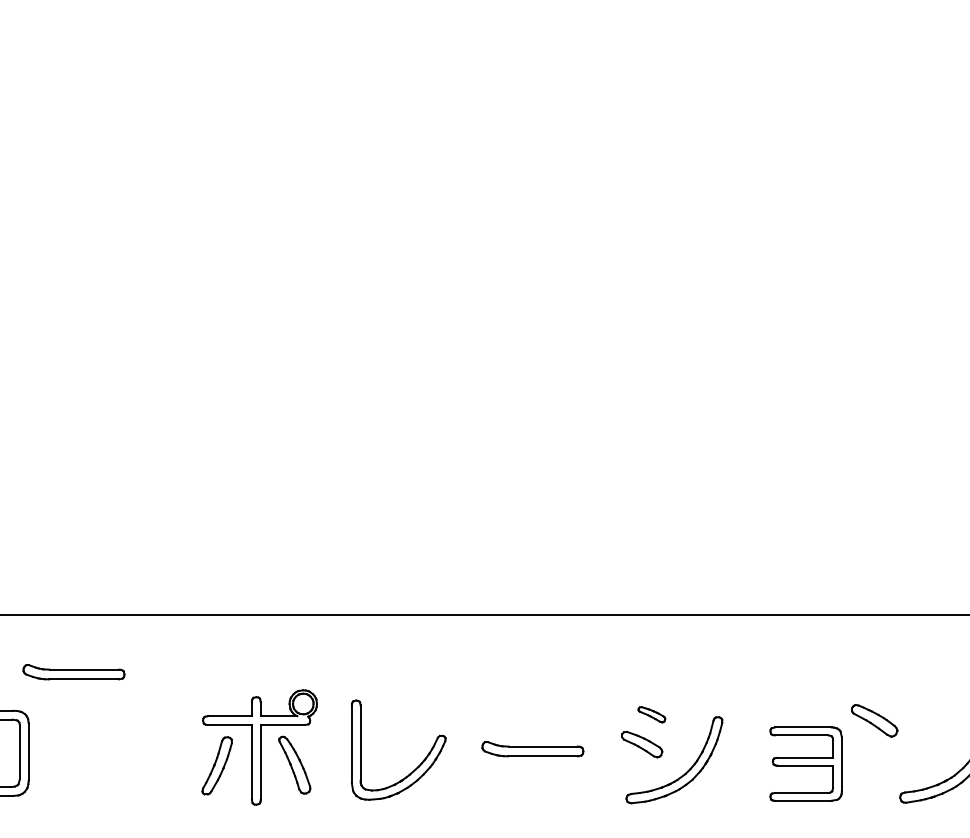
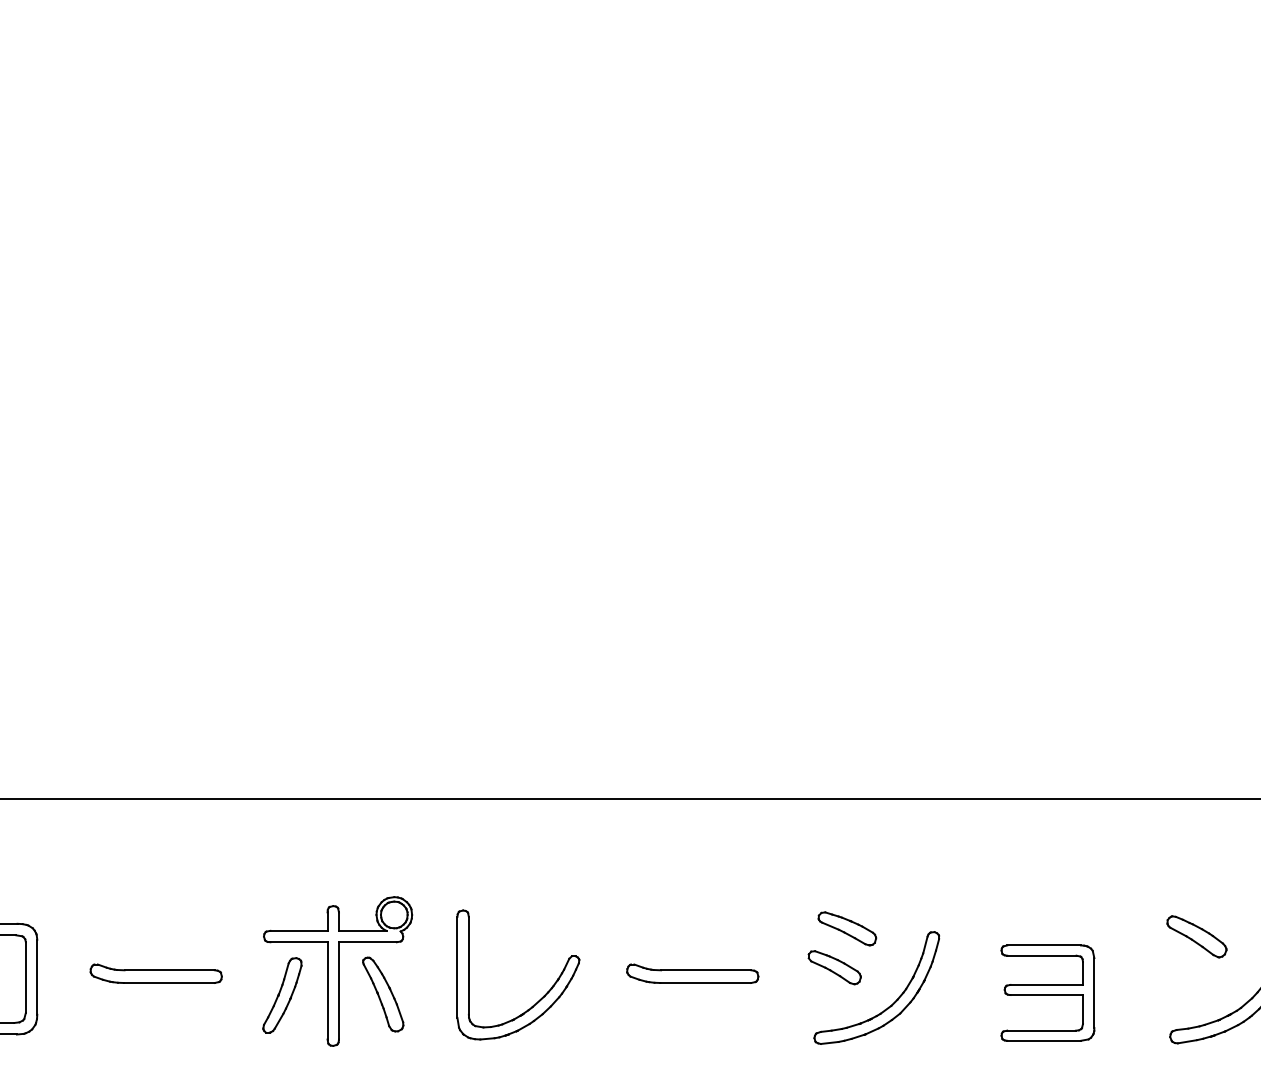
part: (73, 672) -> (155, 973), moved
part: (651, 714) -> (847, 928), size x1.67
part: (874, 720) -> (1196, 936), moved

